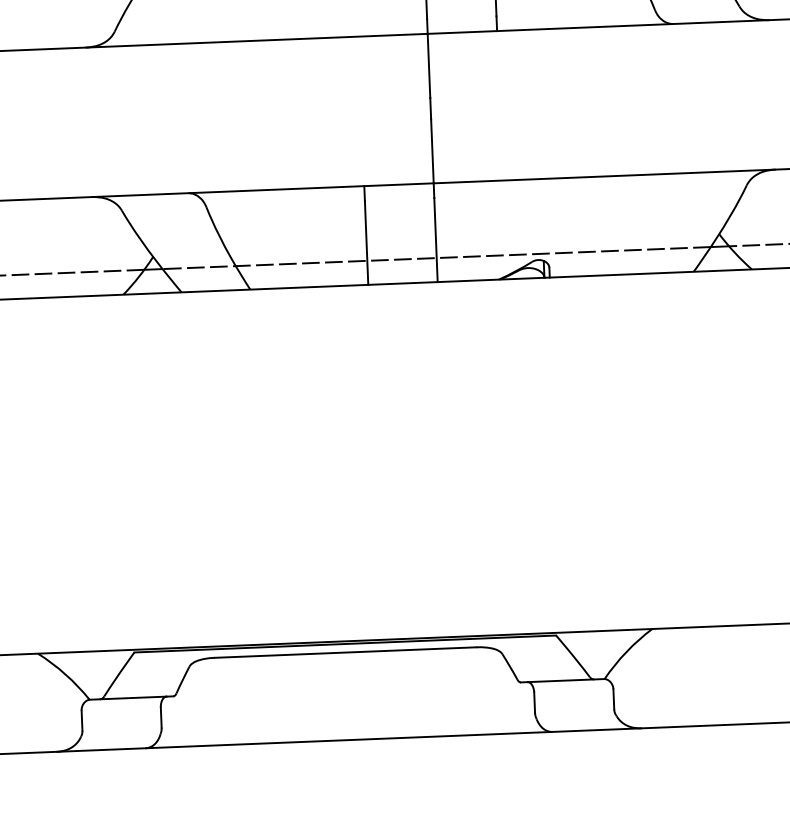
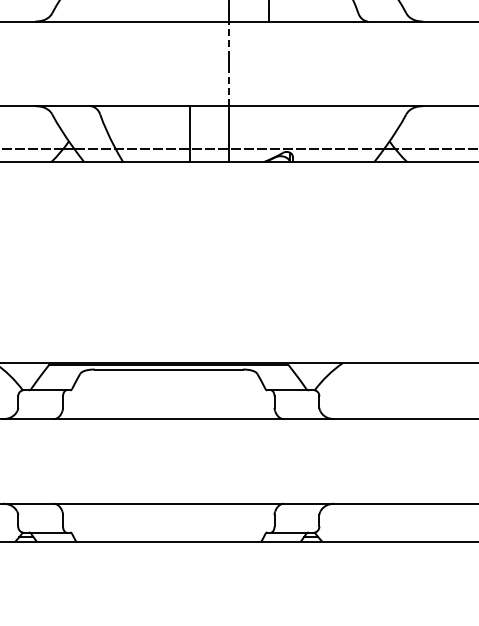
line: (429, 65) -> (229, 39), solid -> dashed
line: (432, 150) -> (229, 87), solid -> dashed

